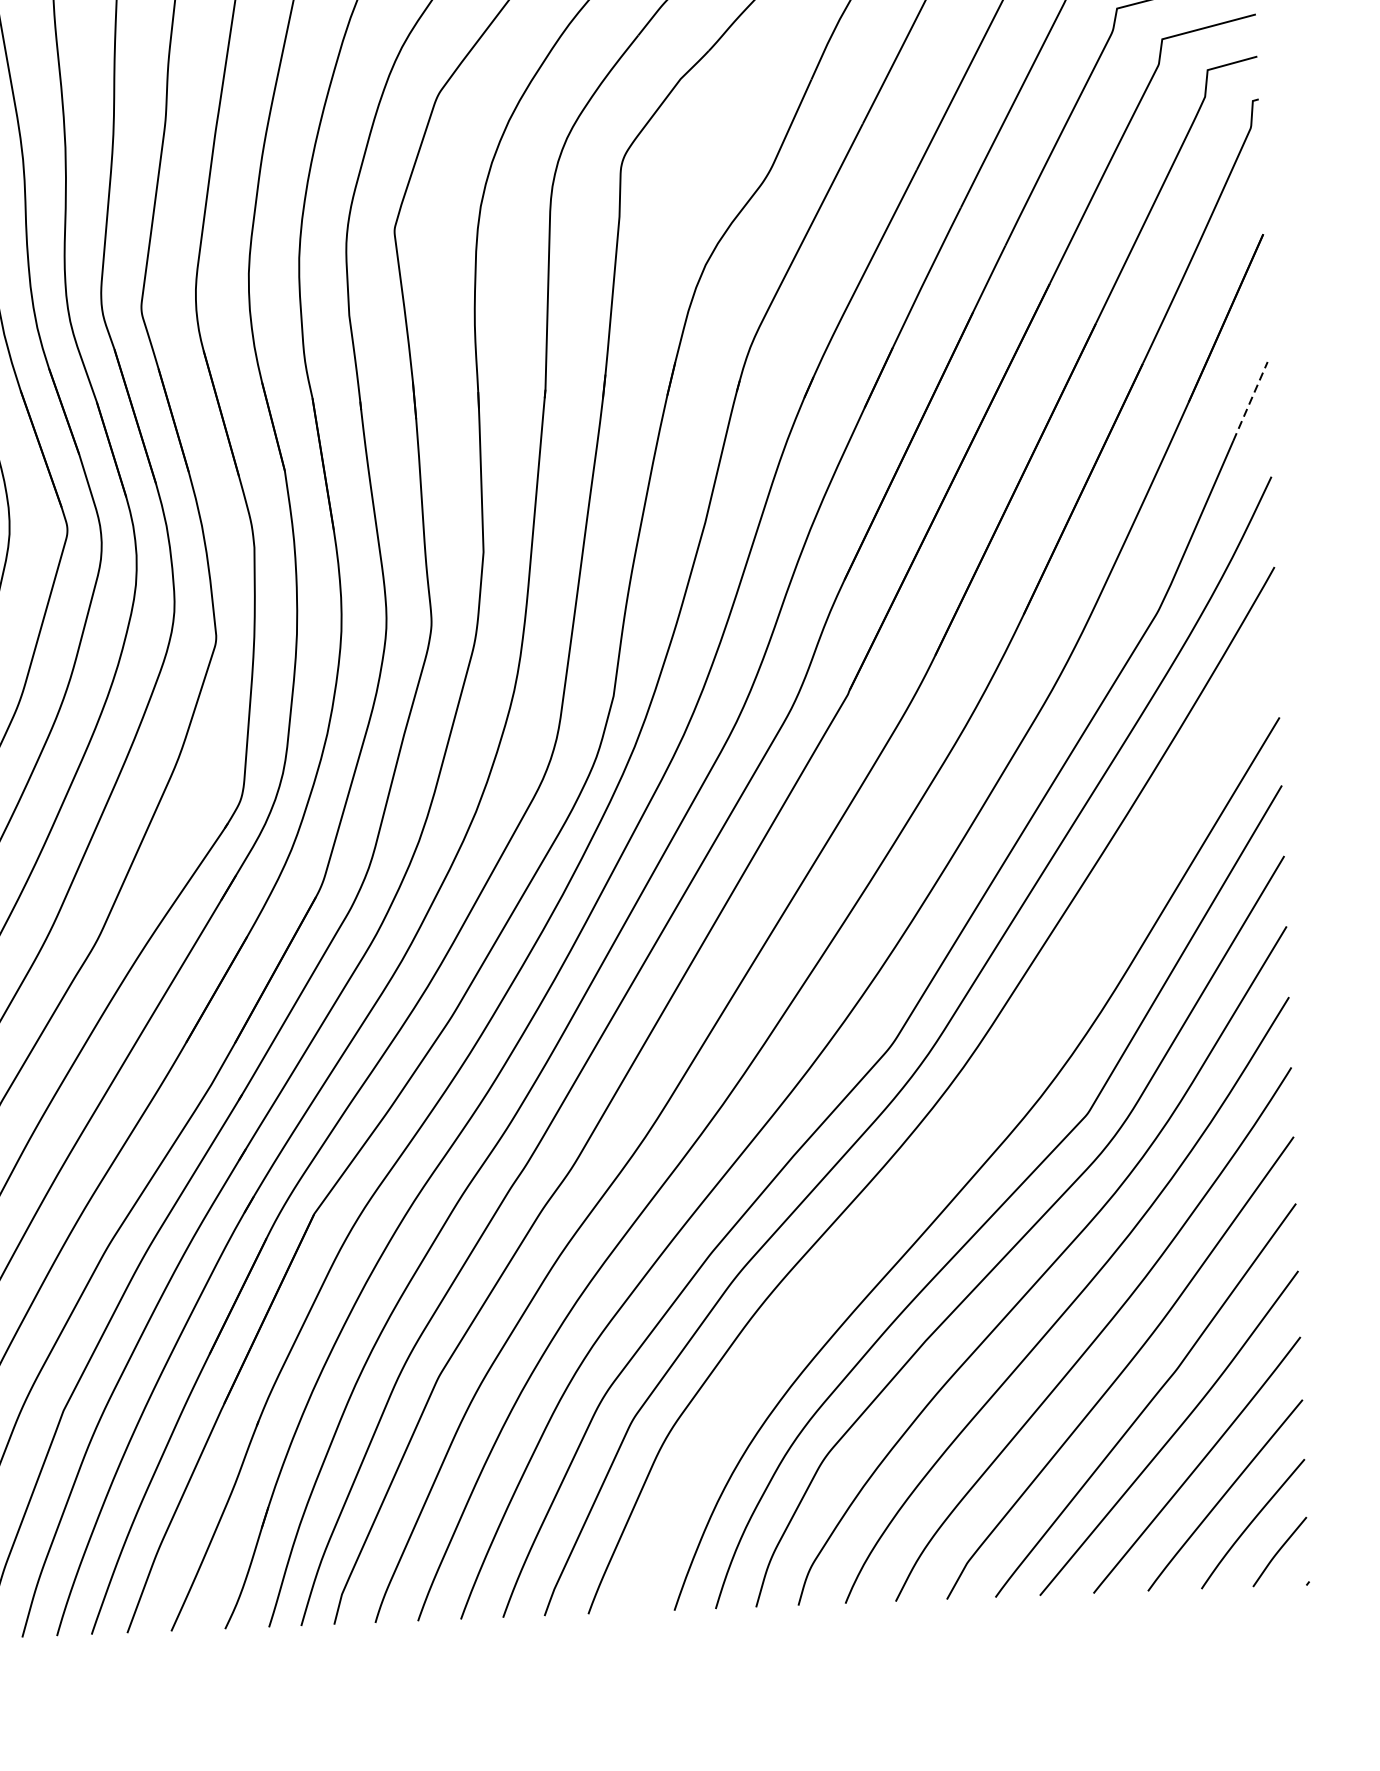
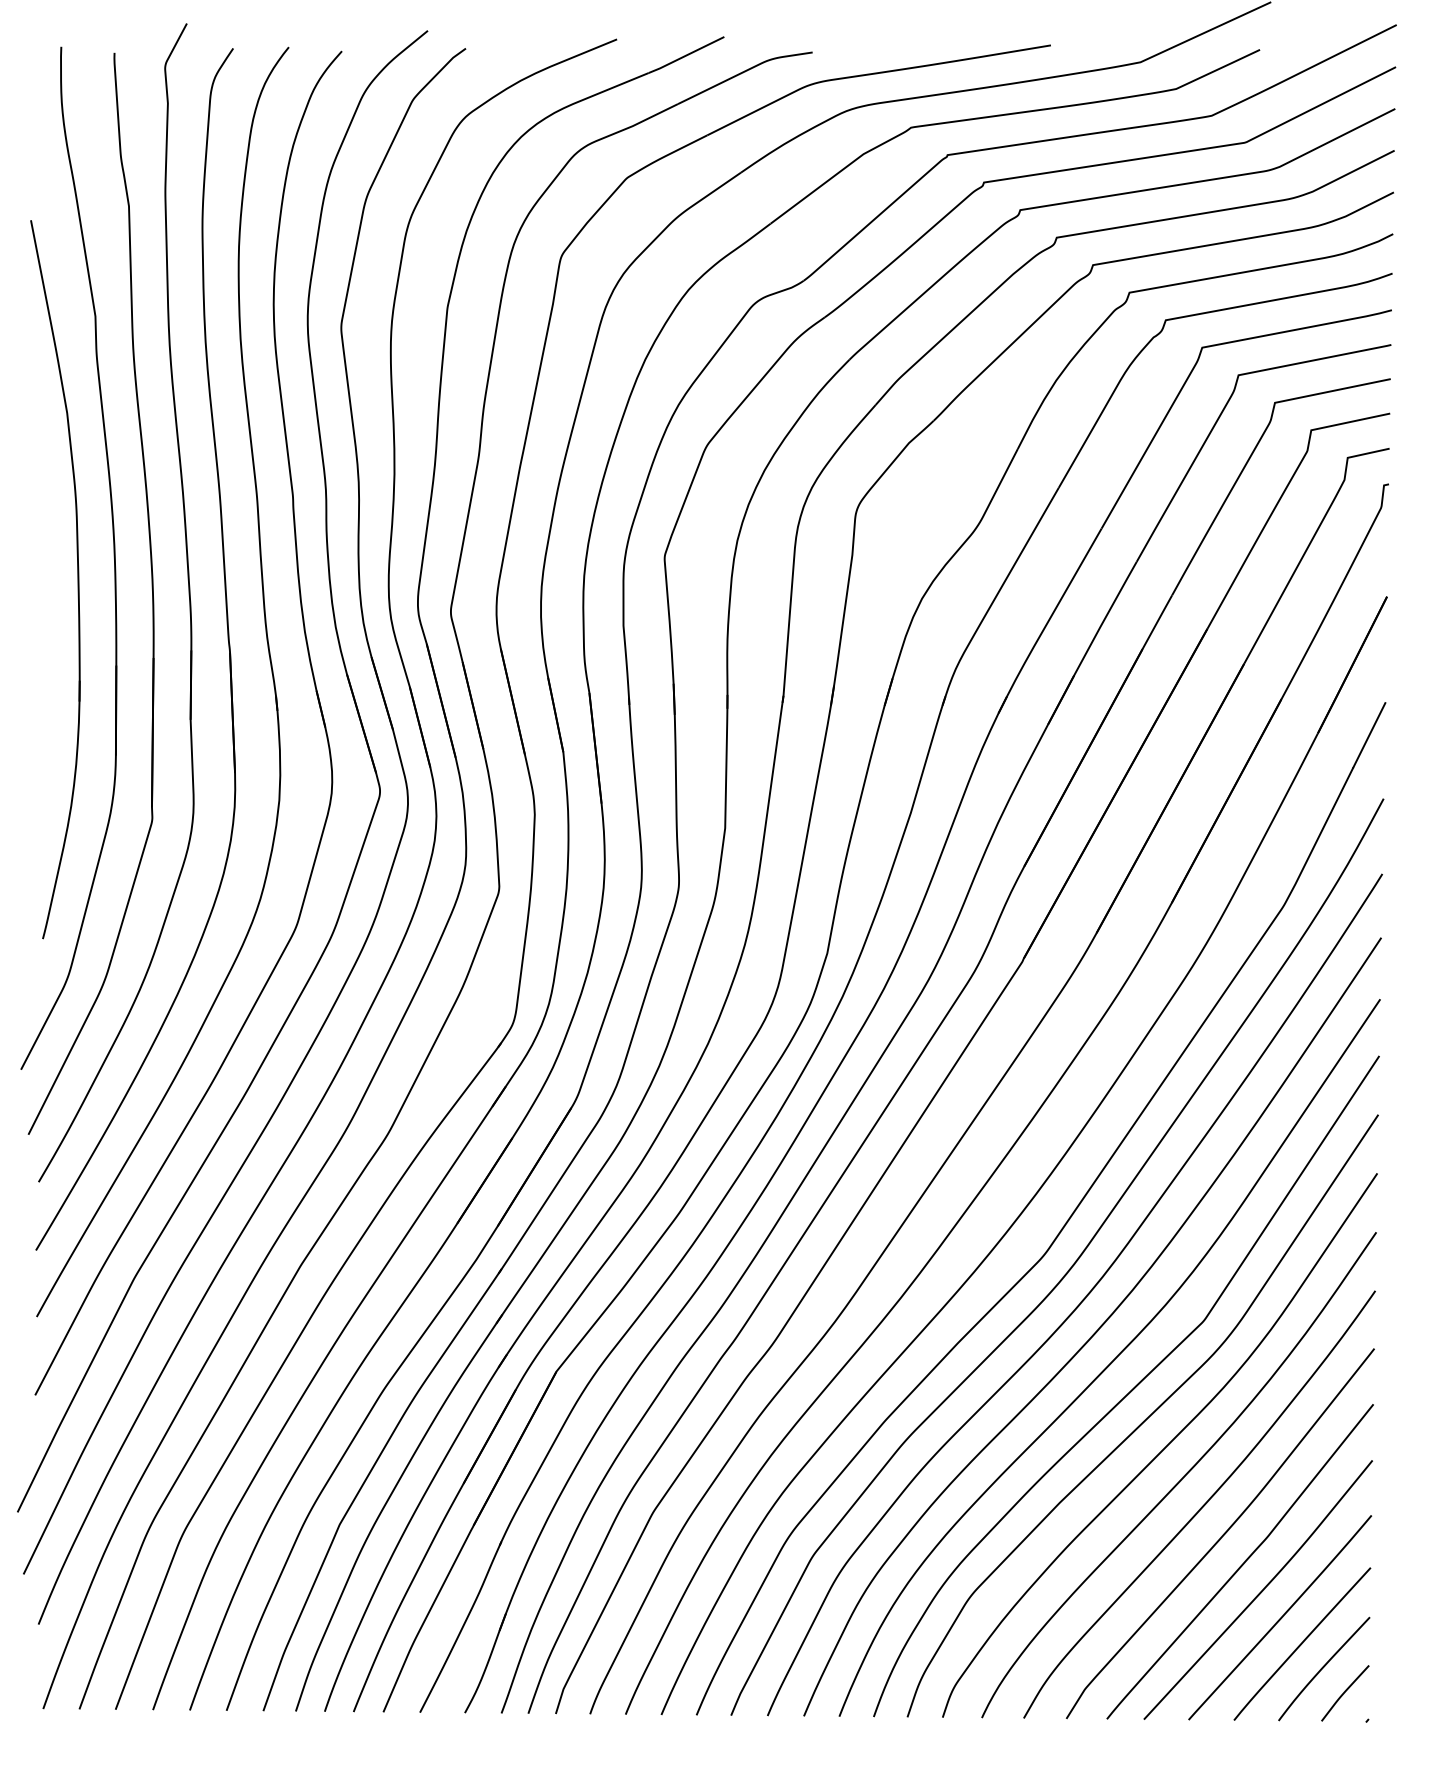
line: (1250, 401) -> (1369, 735), dashed -> solid
curve: (959, 1131) -> (1096, 1330), added

